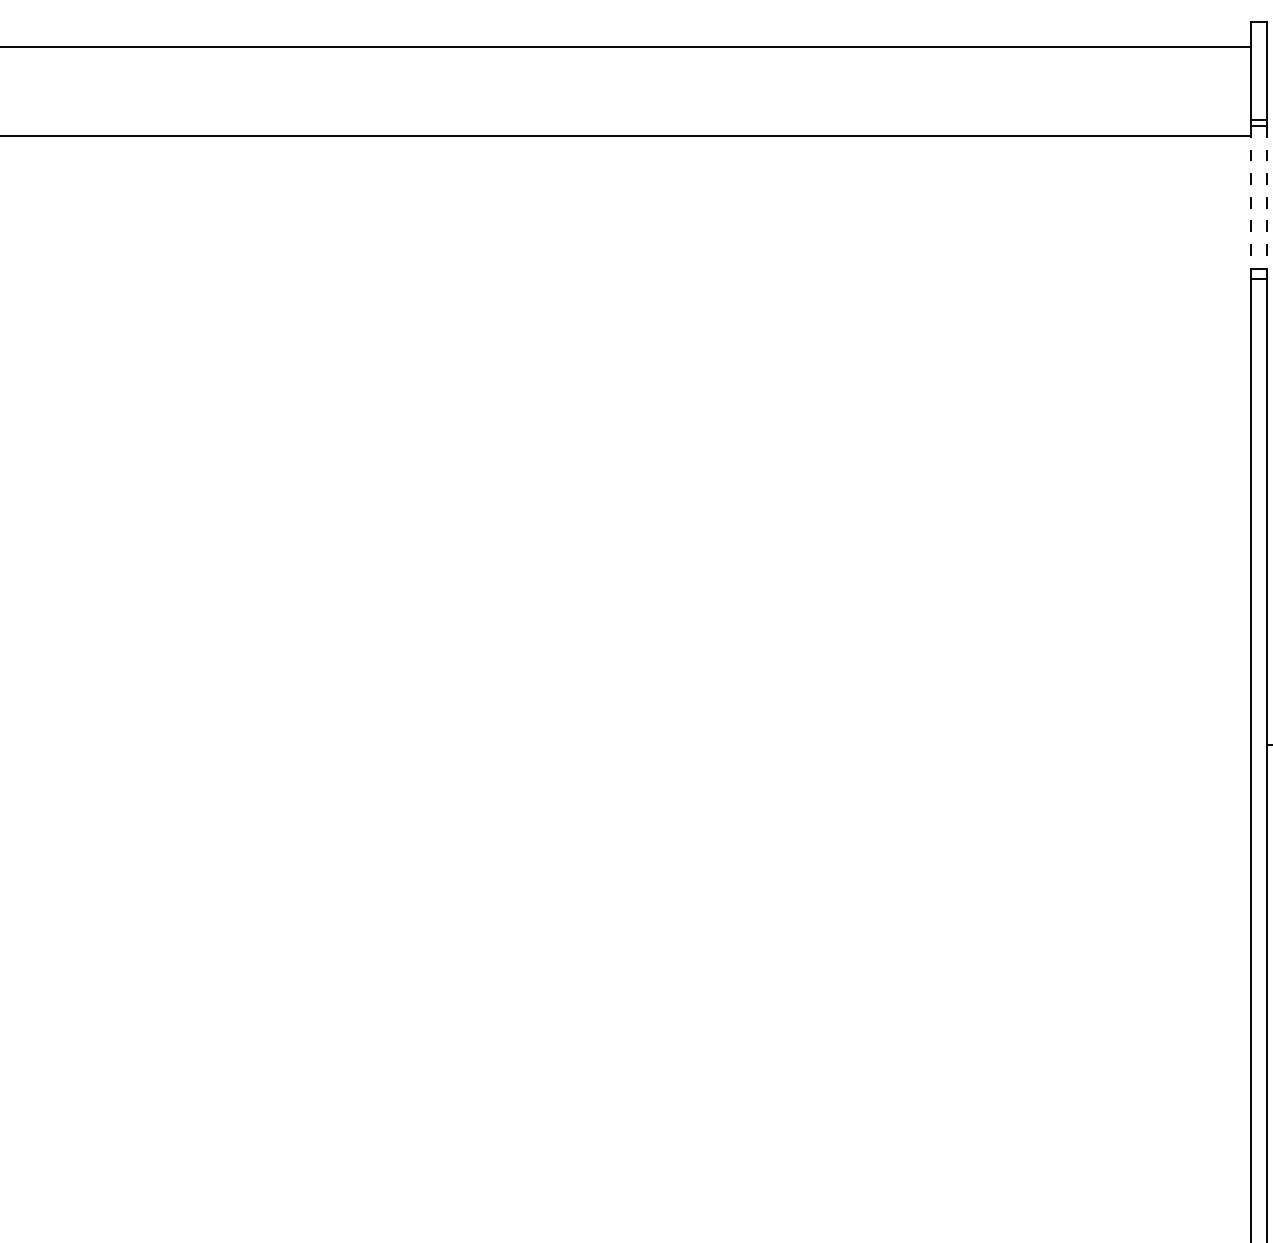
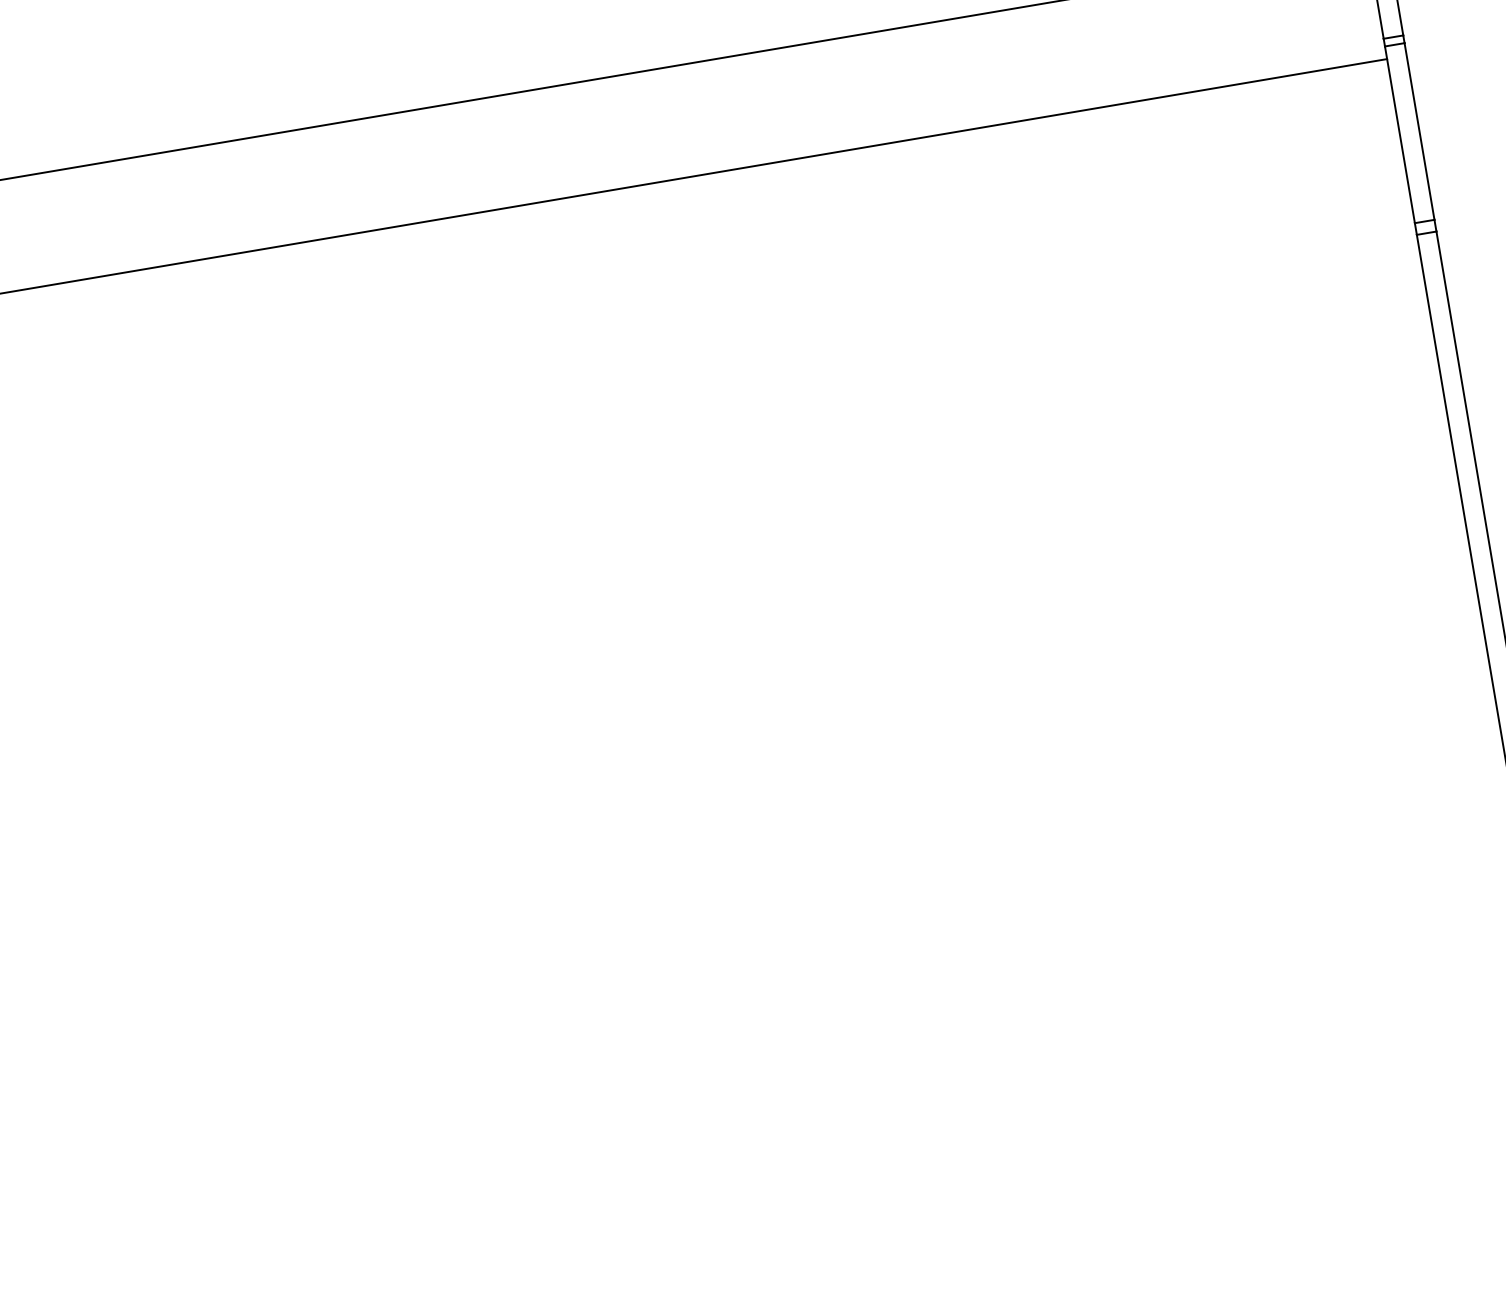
line: (1251, 197) -> (1400, 134), dashed -> solid
line: (1267, 197) -> (1419, 131), dashed -> solid

